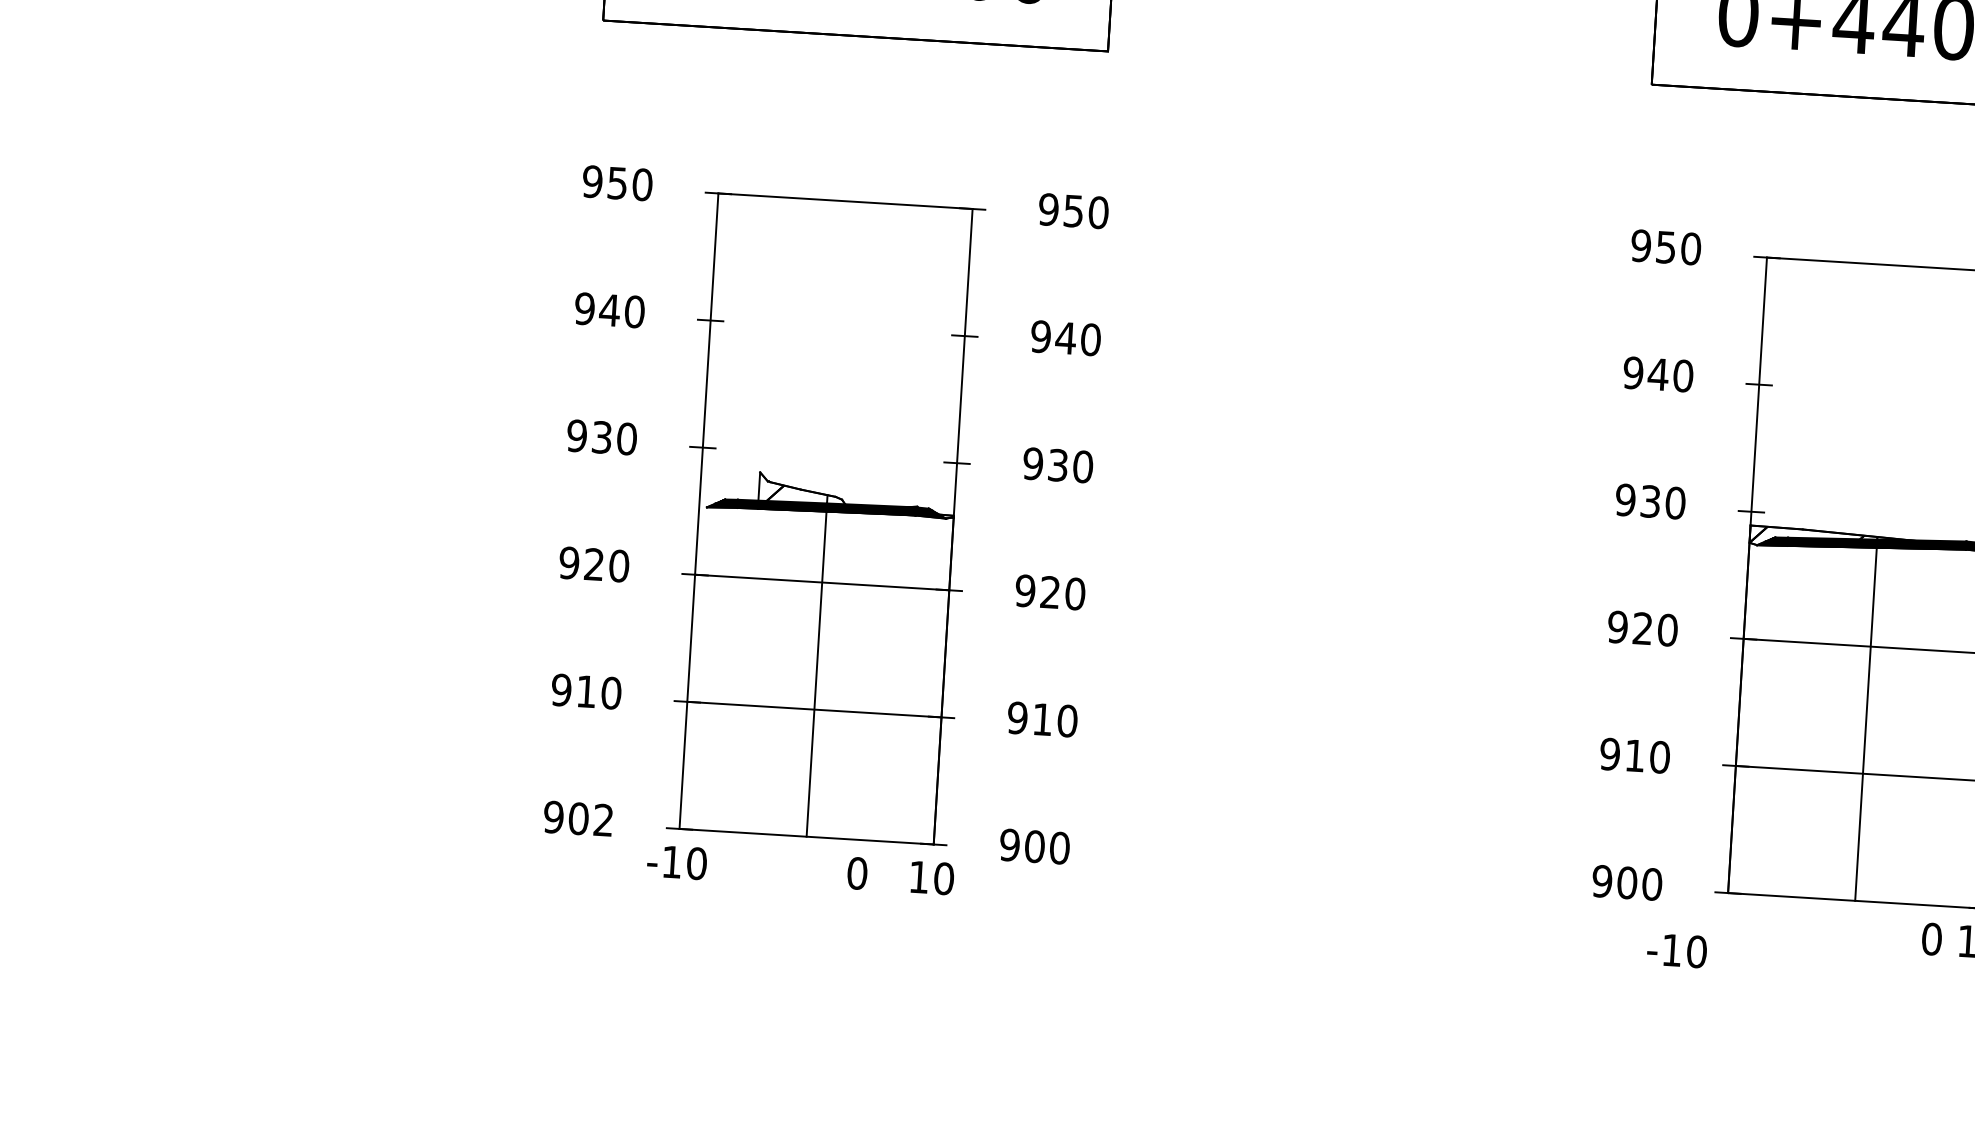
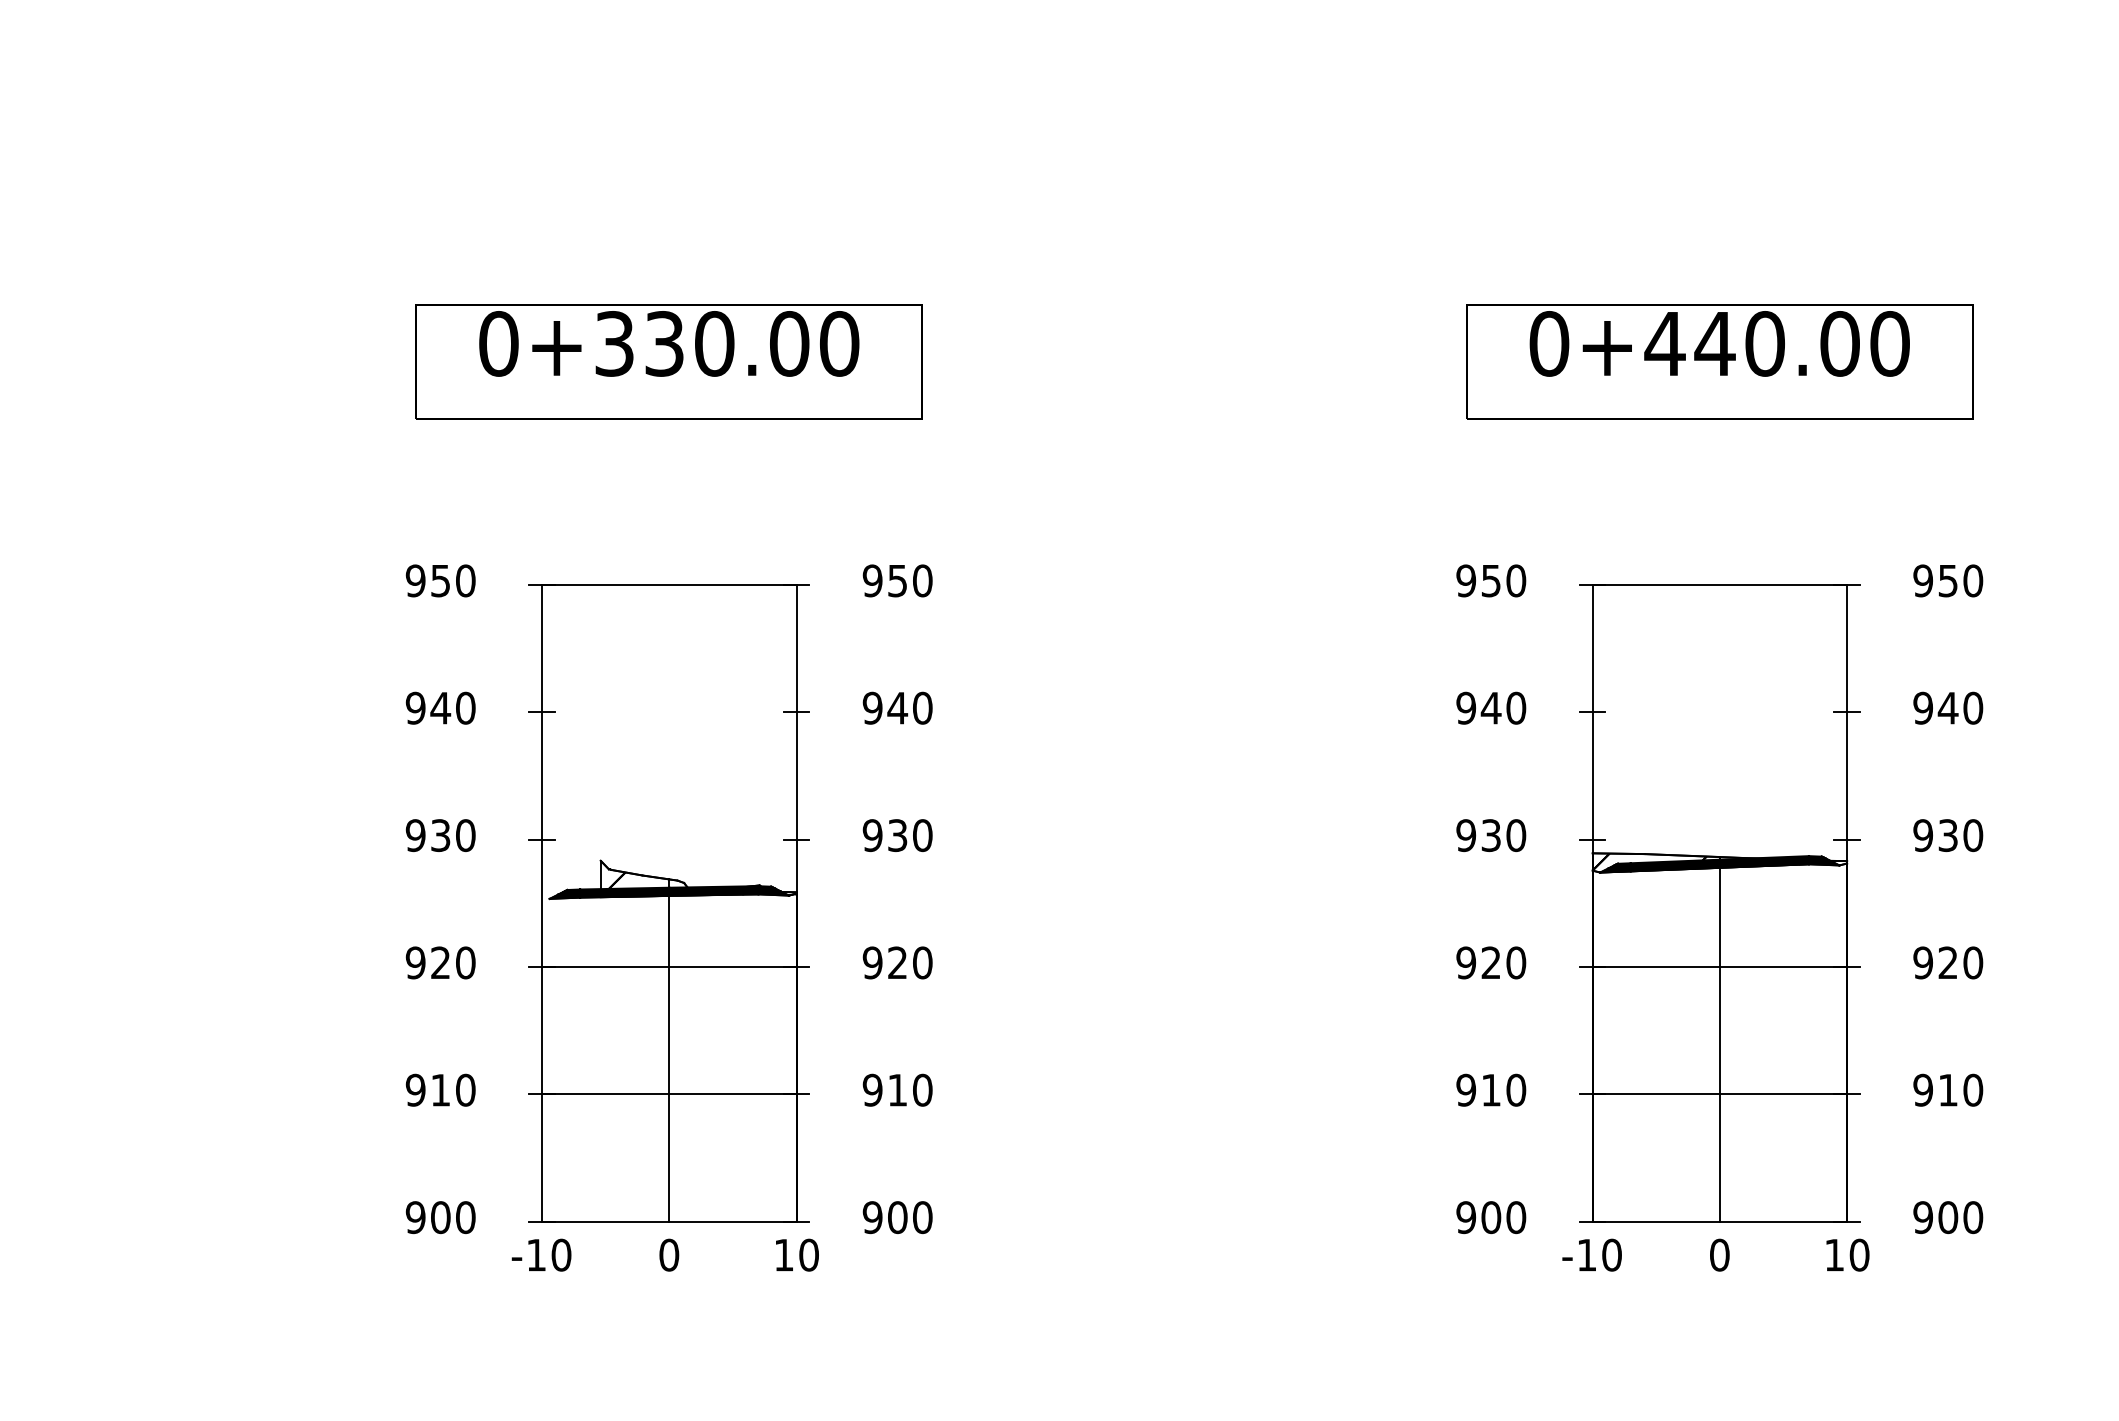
text: (603, 820) -> (465, 1217), 902 -> 900
text: (857, 872) -> (669, 1254), moved
text: (1931, 938) -> (1719, 1254), moved
text: (1676, 949) -> (1591, 1254), moved

